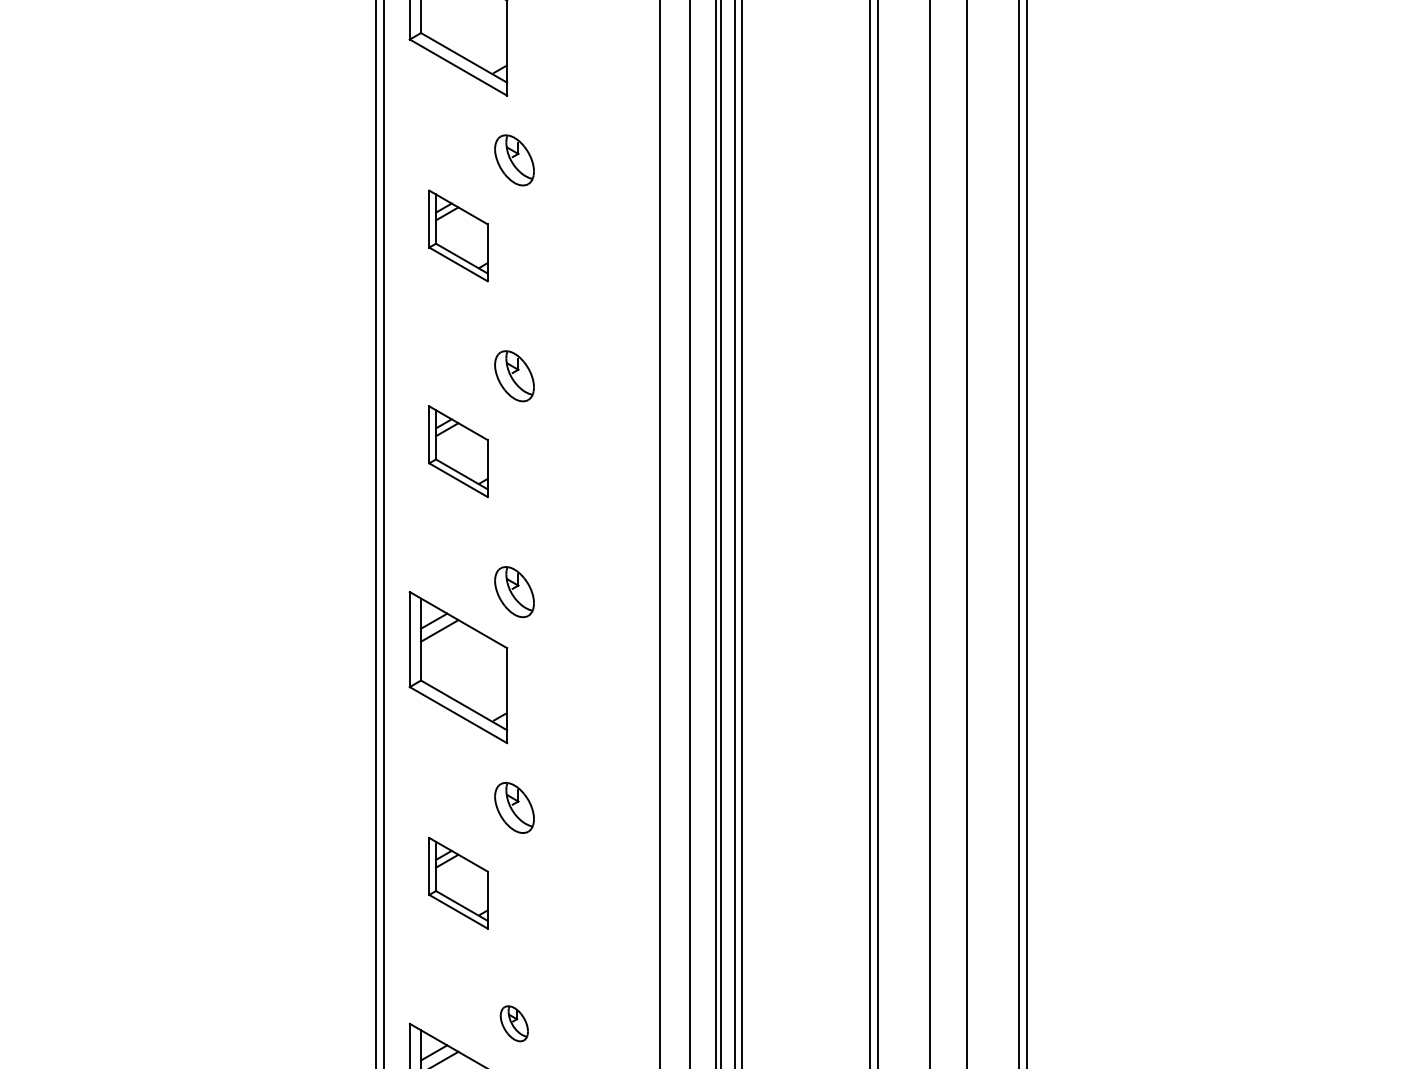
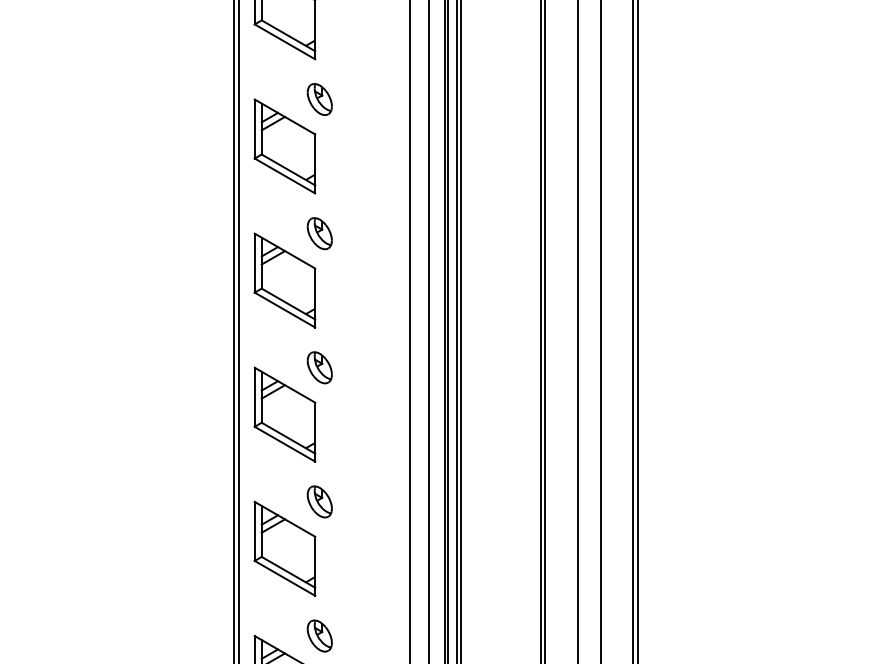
part: (457, 235) -> (284, 146), size x1.67
part: (457, 451) -> (284, 280), size x1.67
part: (457, 882) -> (284, 548), size x1.67
part: (514, 1022) -> (319, 635), size x1.43

